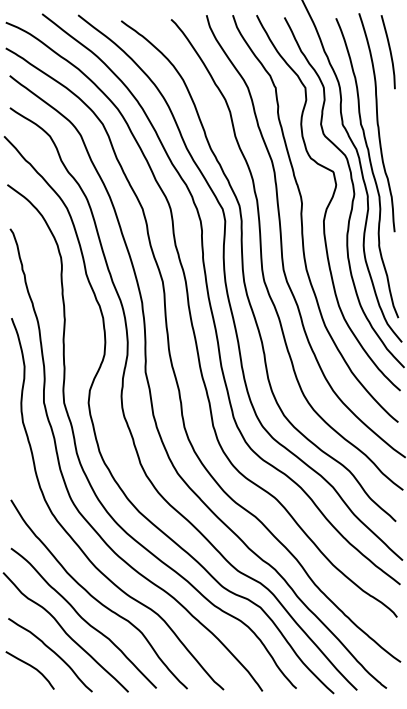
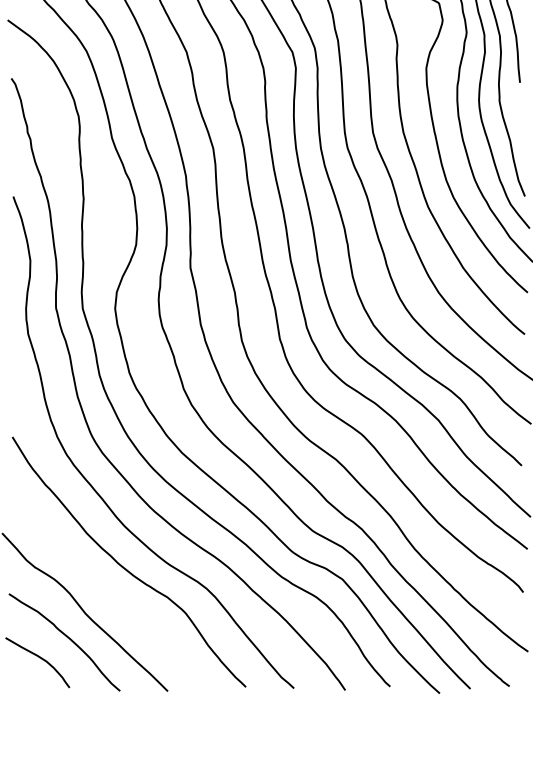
curve: (82, 617) -> (107, 592), removed

